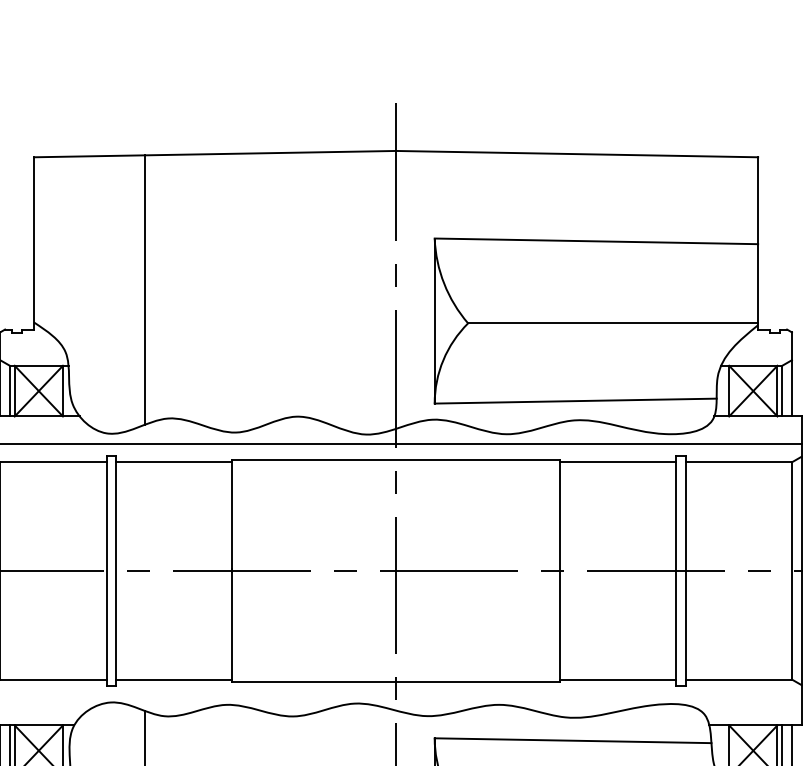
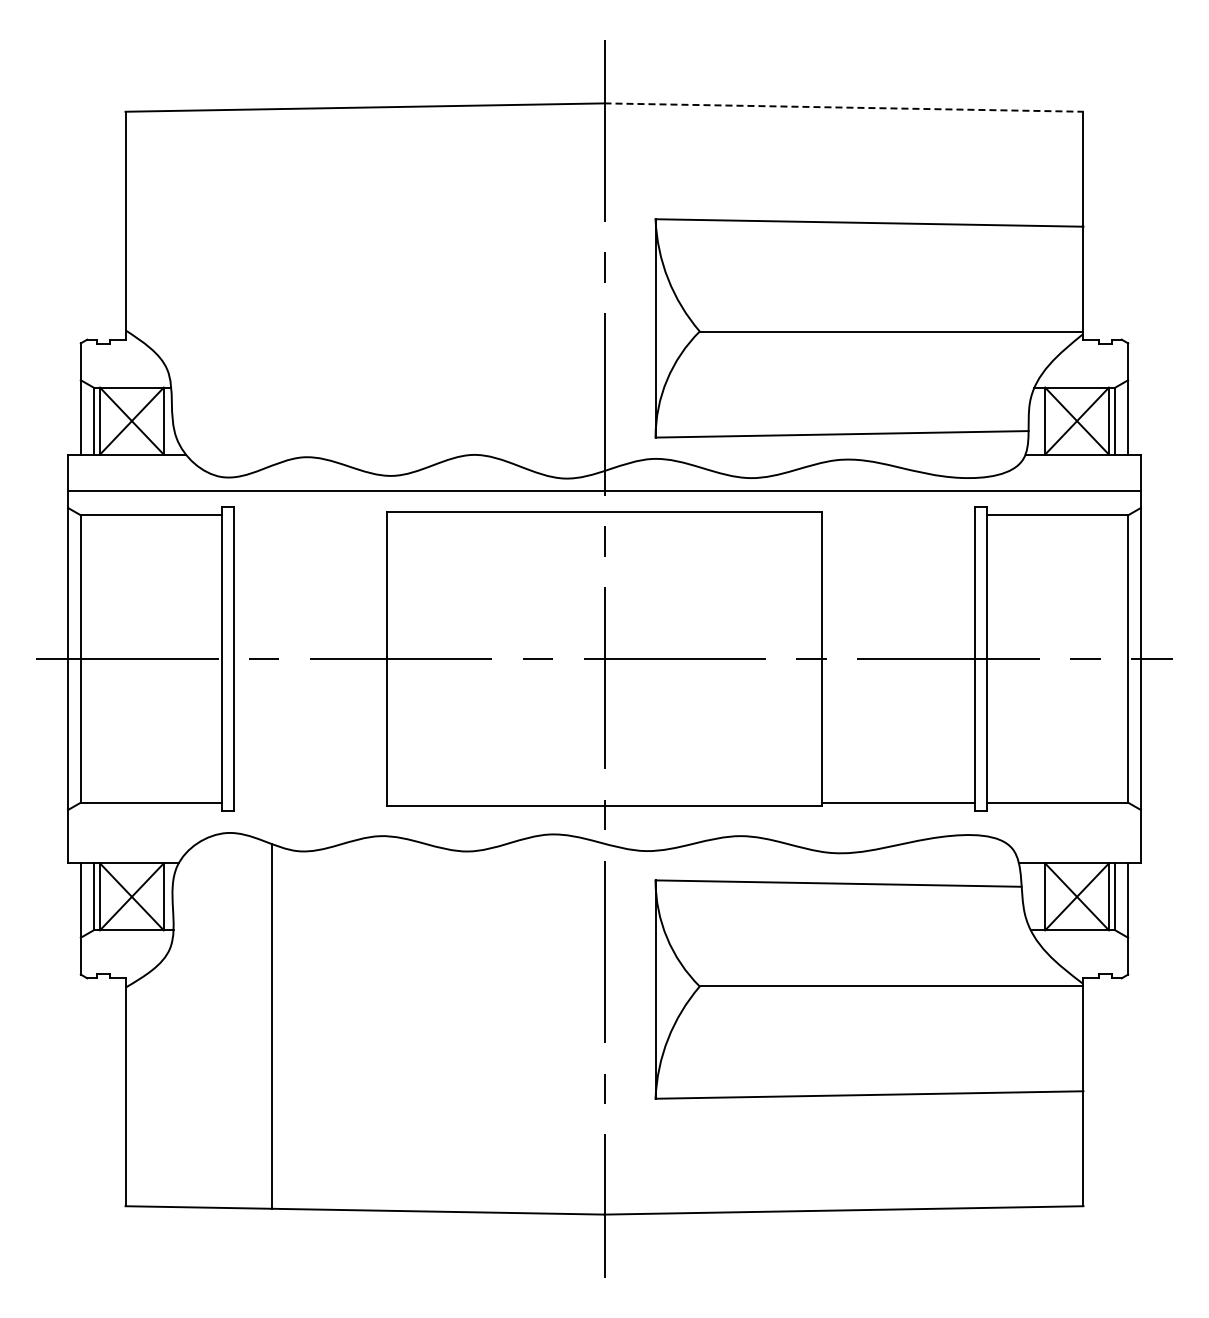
line: (576, 154) -> (843, 107), solid -> dashed
line: (145, 290) -> (272, 287), removed
line: (173, 462) -> (310, 515), removed
line: (617, 462) -> (897, 515), removed
line: (173, 679) -> (310, 802), removed

